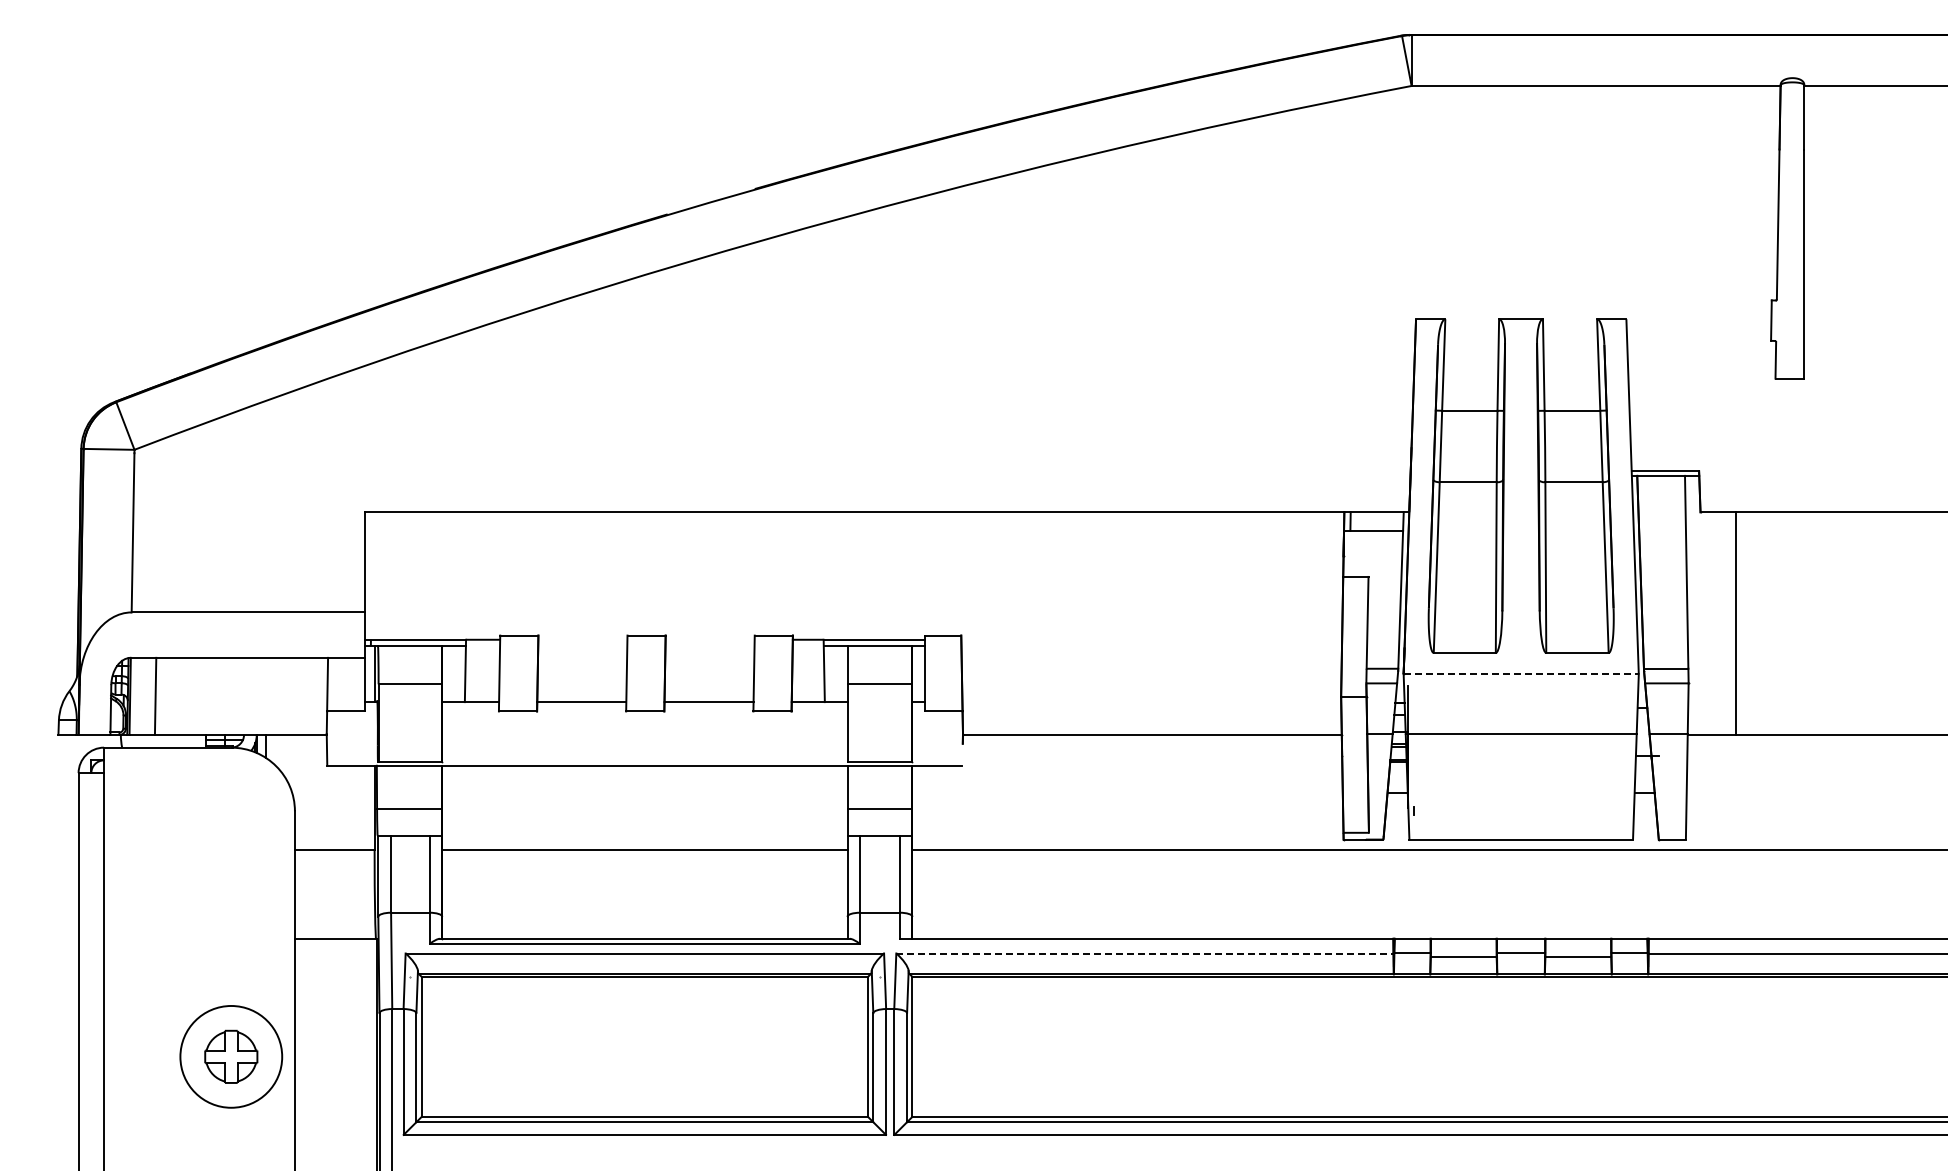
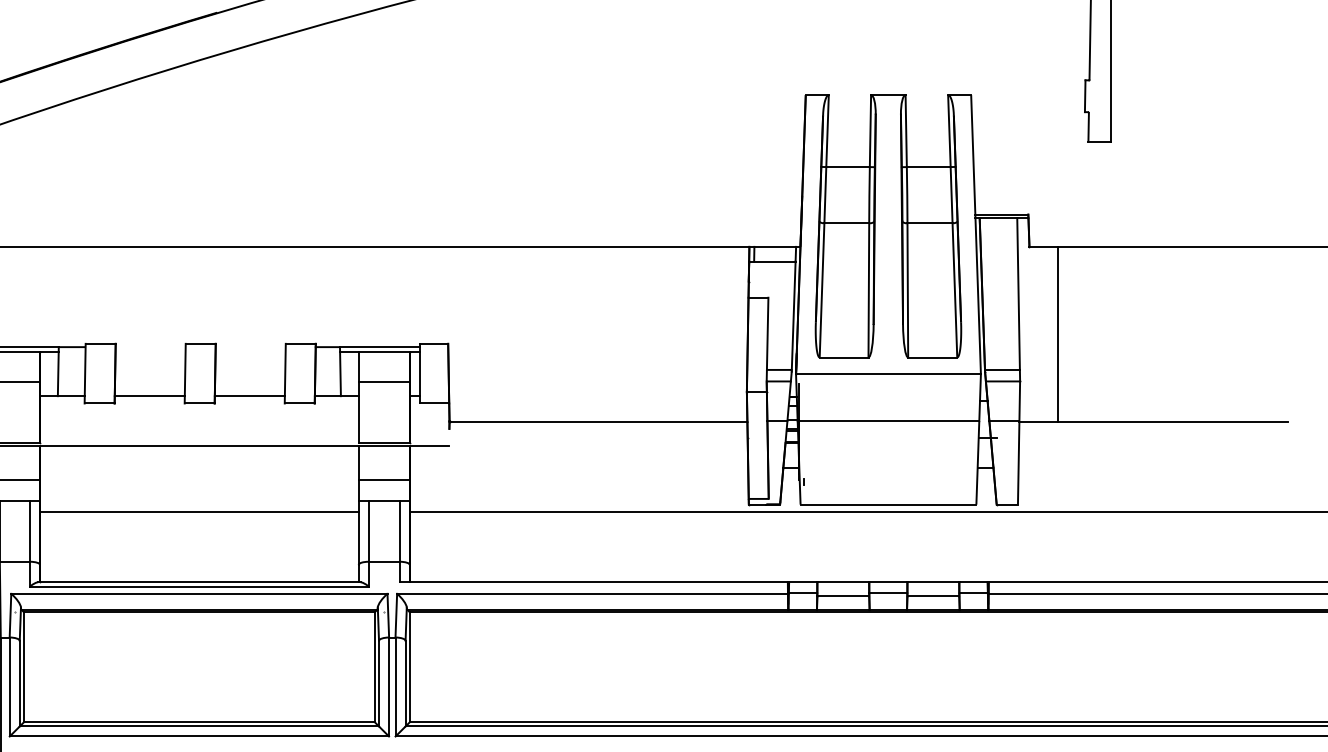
line: (1521, 674) -> (888, 374), dashed -> solid
line: (1144, 953) -> (592, 593), dashed -> solid

